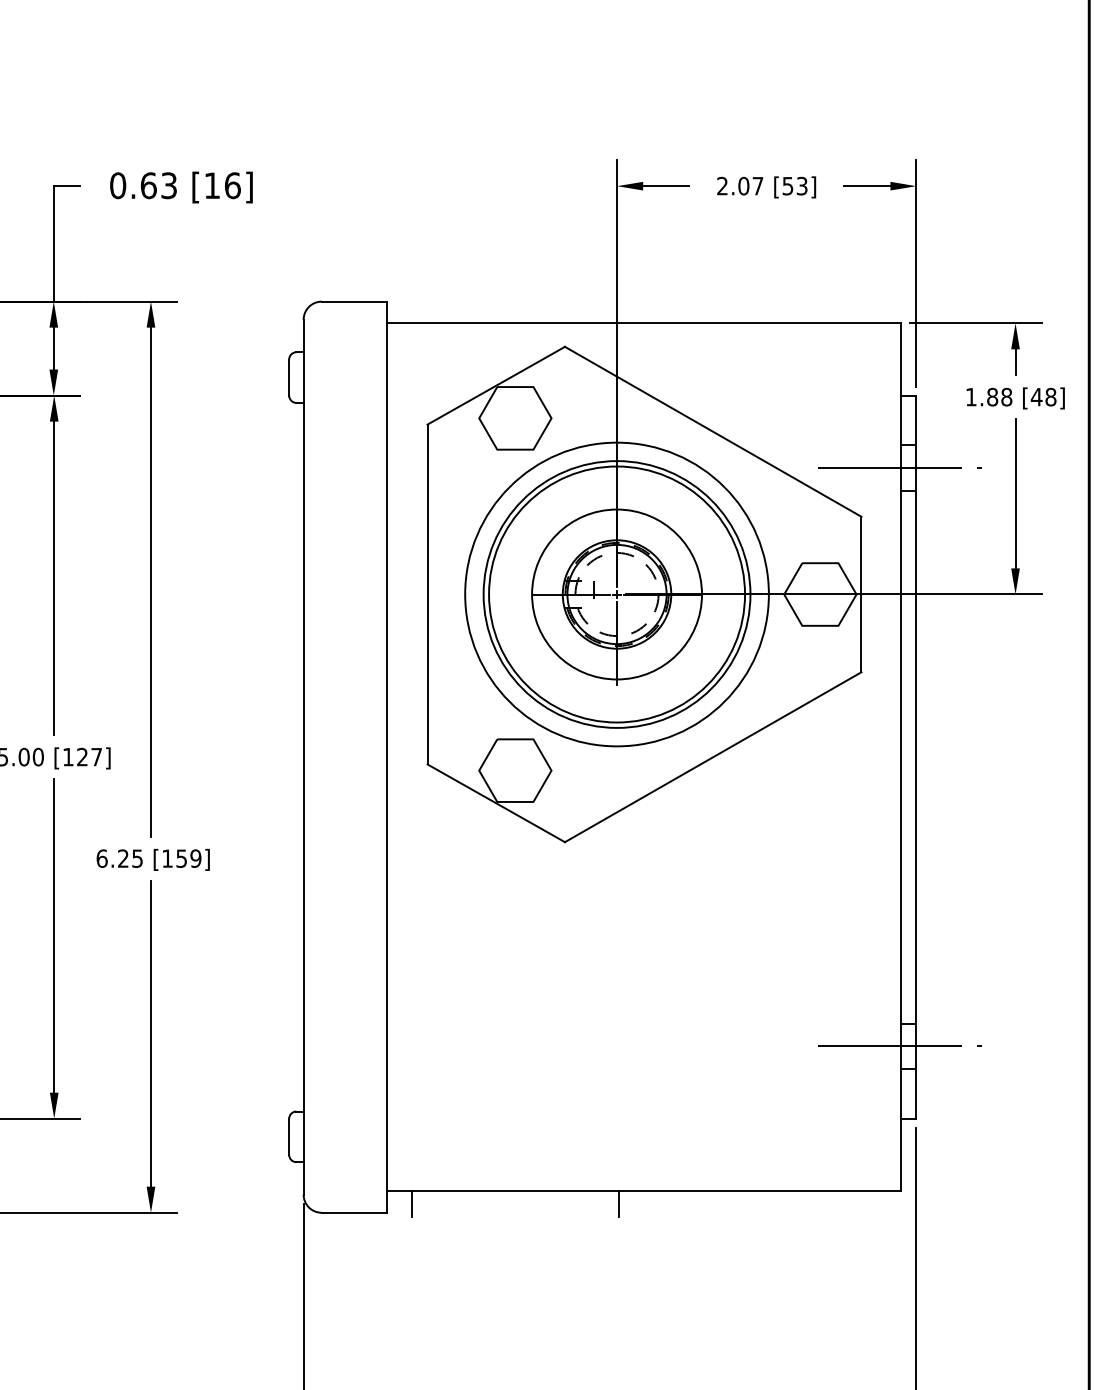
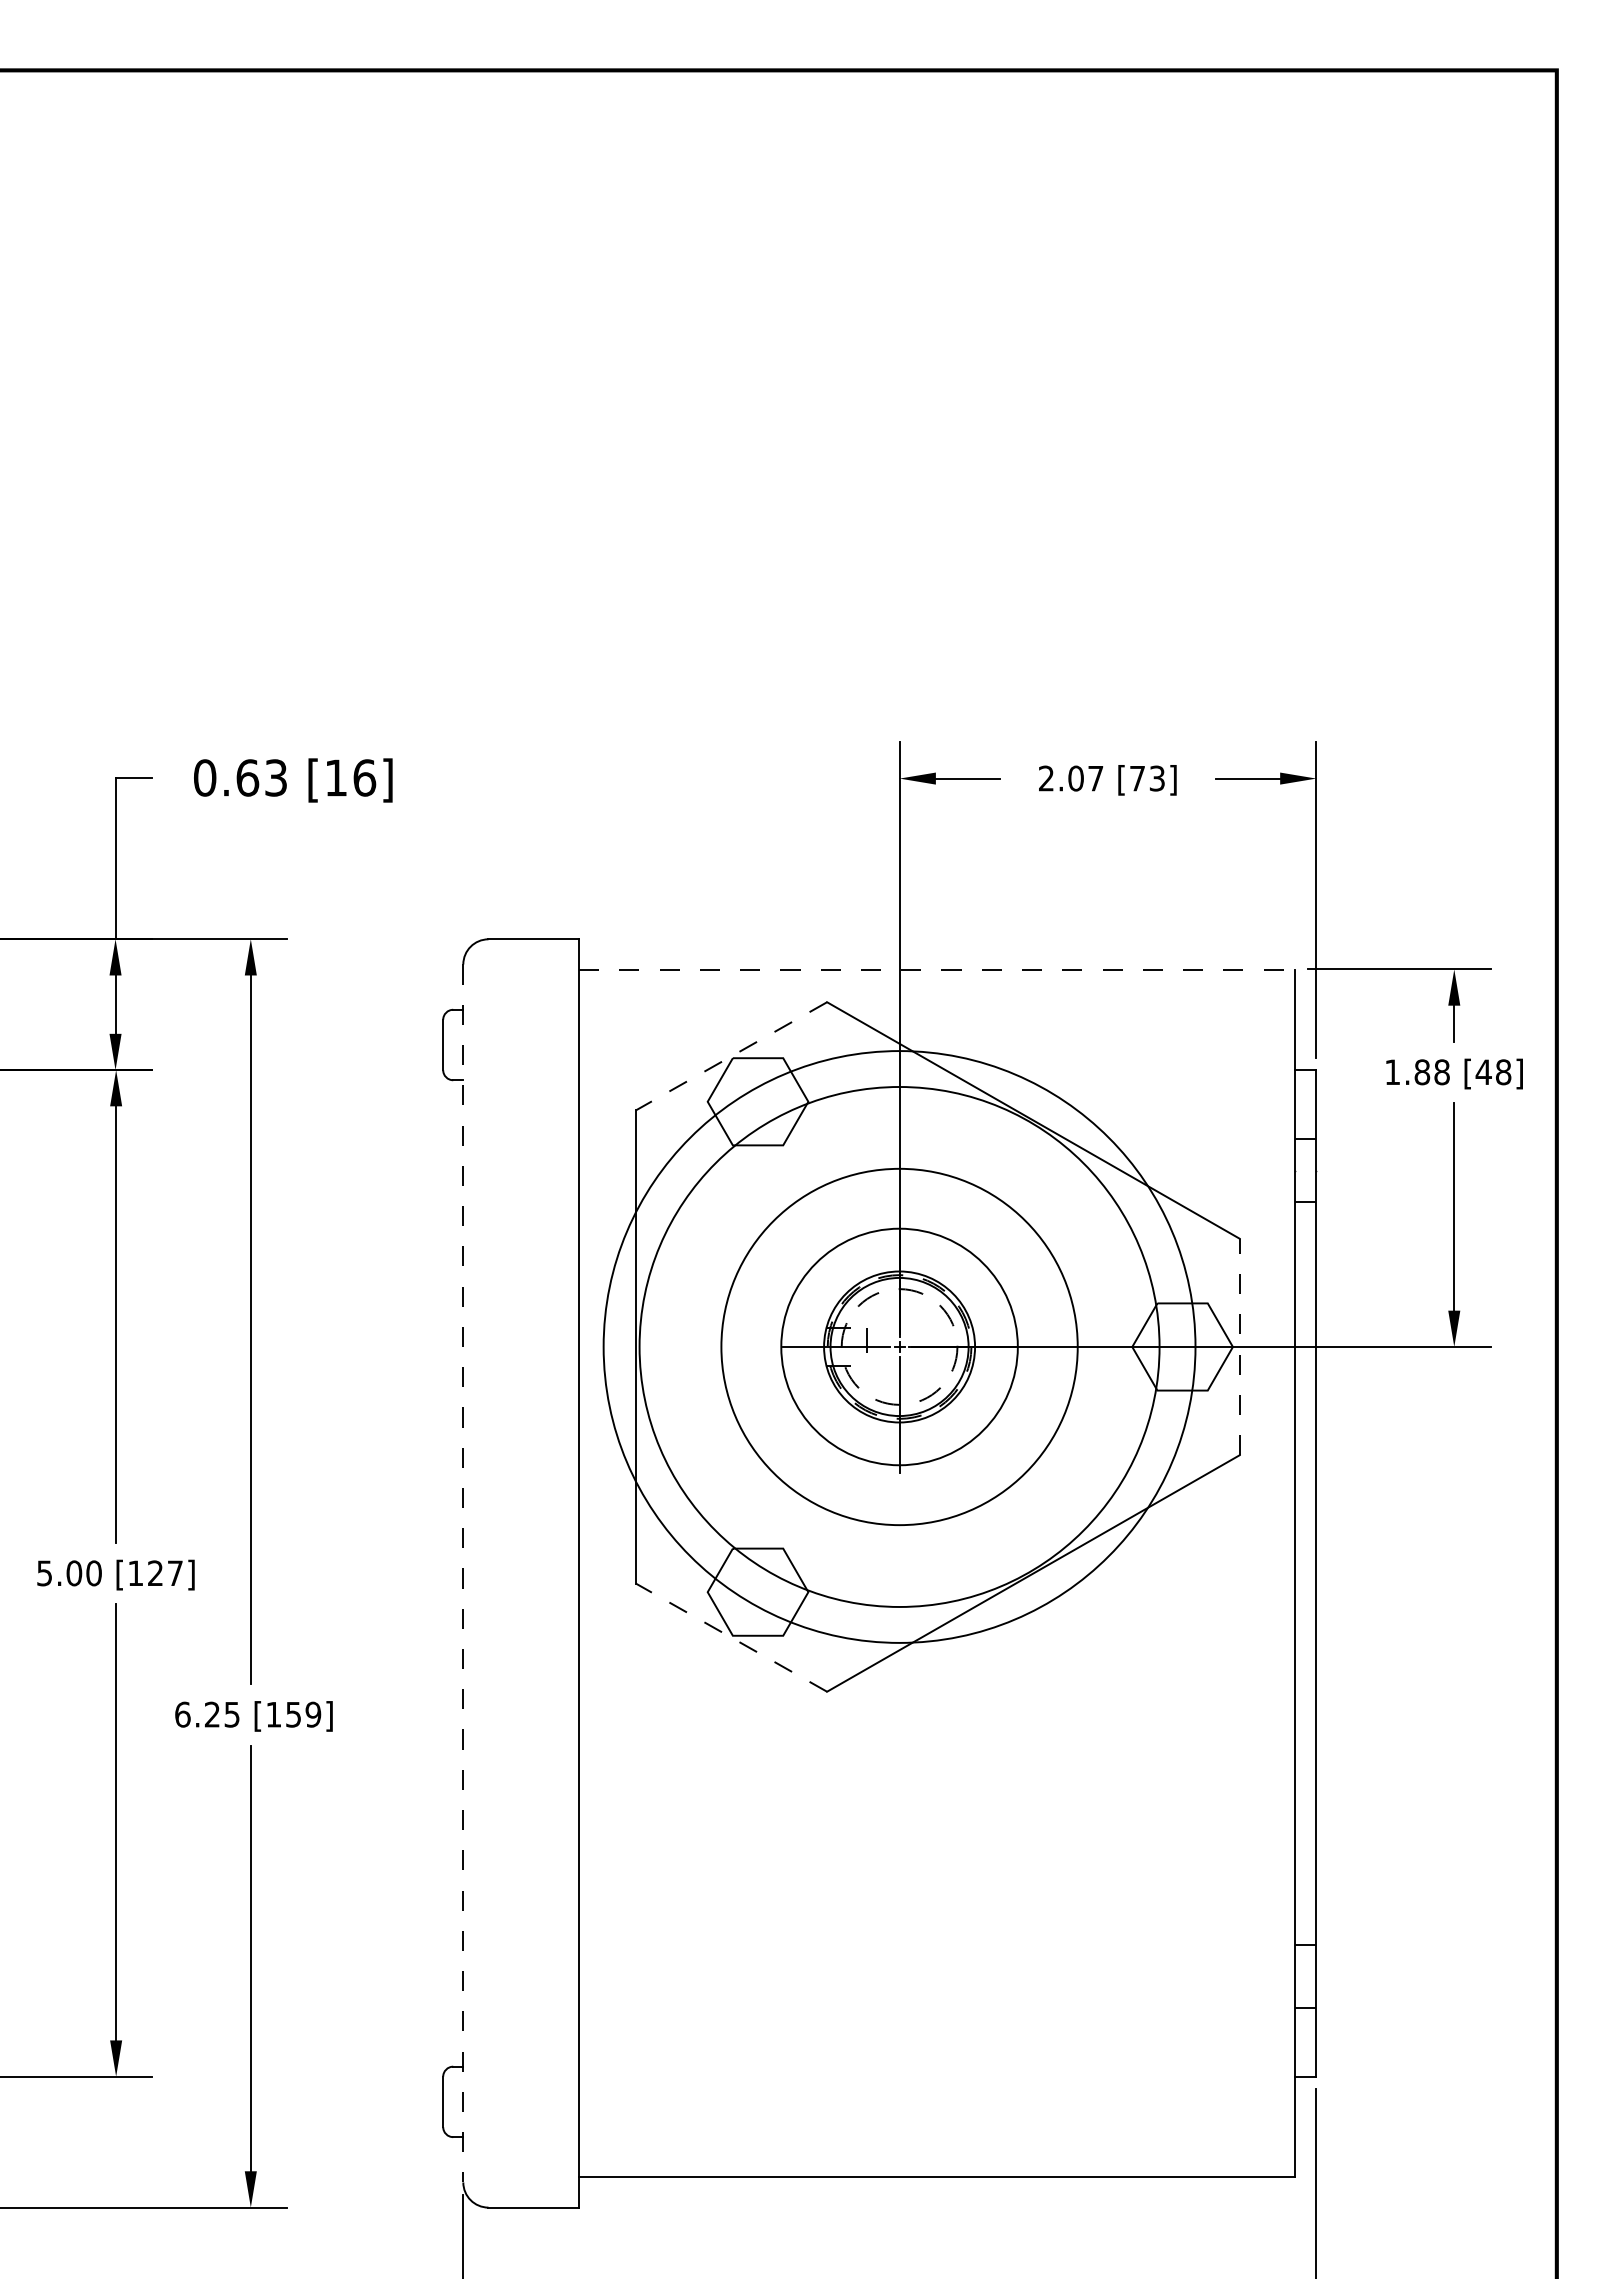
text: (787, 186) -> (1137, 778), [53] -> [73]
line: (644, 323) -> (937, 969), solid -> dashed
line: (496, 385) -> (731, 1056), solid -> dashed
line: (900, 467) -> (1293, 1170), removed
circle: (616, 594) -> (899, 1346), size x1.4
circle: (616, 594) -> (899, 1346), size x1.4
line: (861, 594) -> (1239, 1346), solid -> dashed
line: (303, 757) -> (463, 1573), solid -> dashed
line: (496, 803) -> (731, 1637), solid -> dashed
line: (900, 1046) -> (1293, 1976), removed
line: (412, 1204) -> (614, 2195), removed
line: (619, 1204) -> (902, 2195), removed

